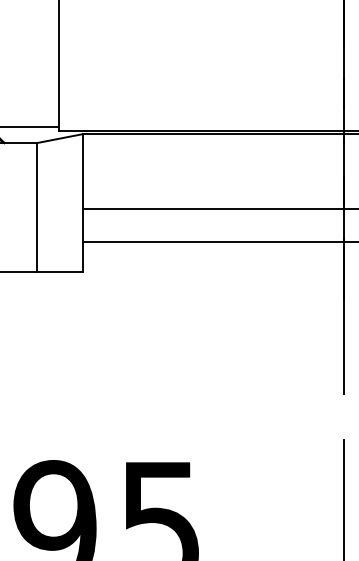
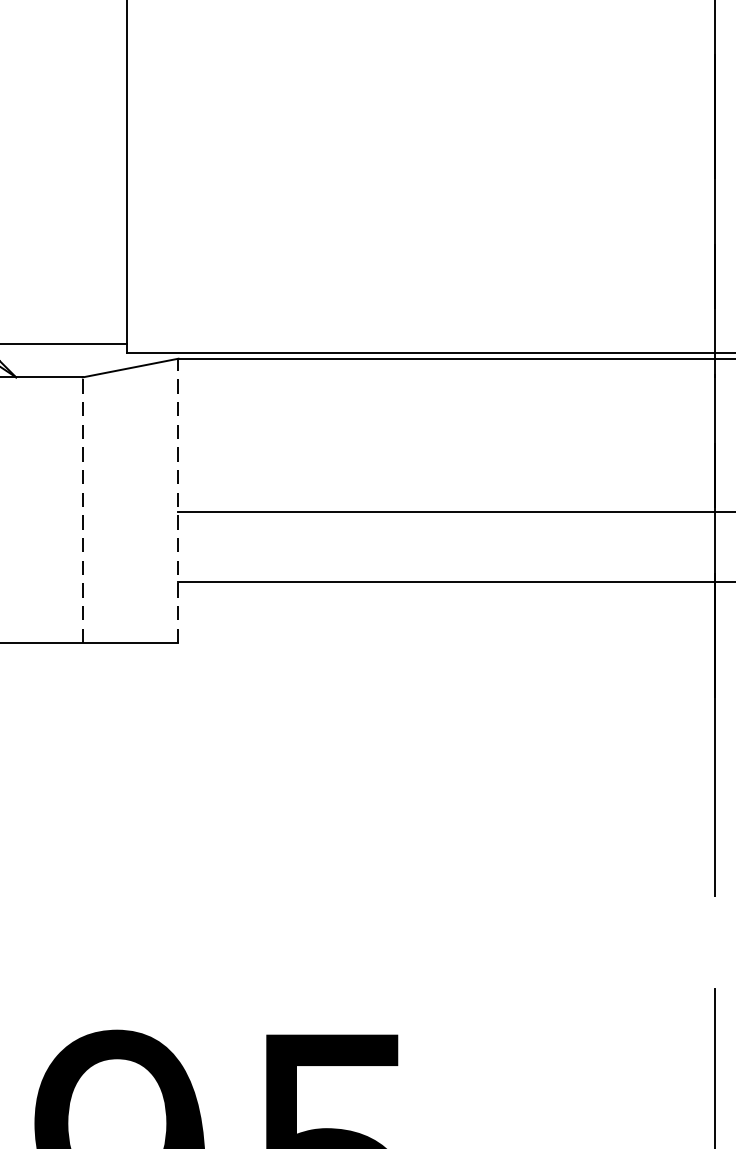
line: (83, 202) -> (178, 499), solid -> dashed
line: (36, 207) -> (81, 509), solid -> dashed

